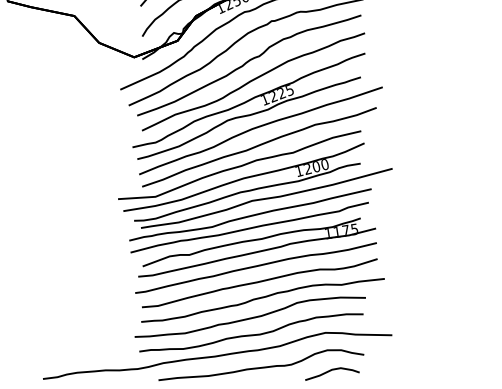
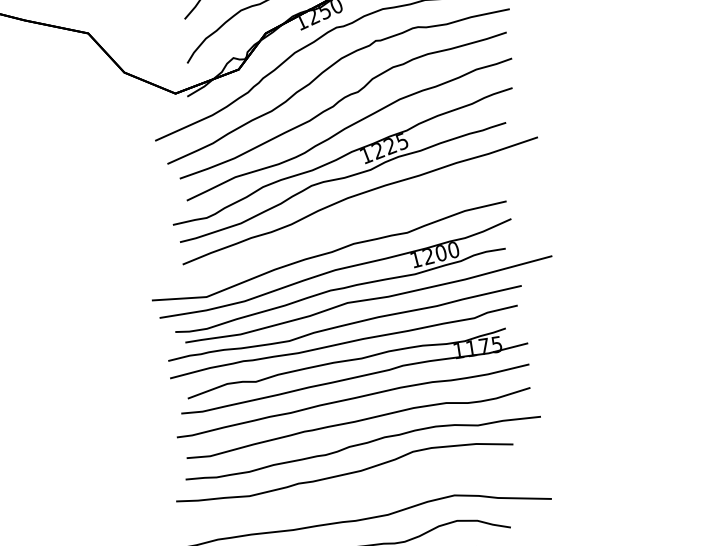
curve: (259, 146) -> (358, 223), removed
curve: (251, 334) -> (346, 497), removed

